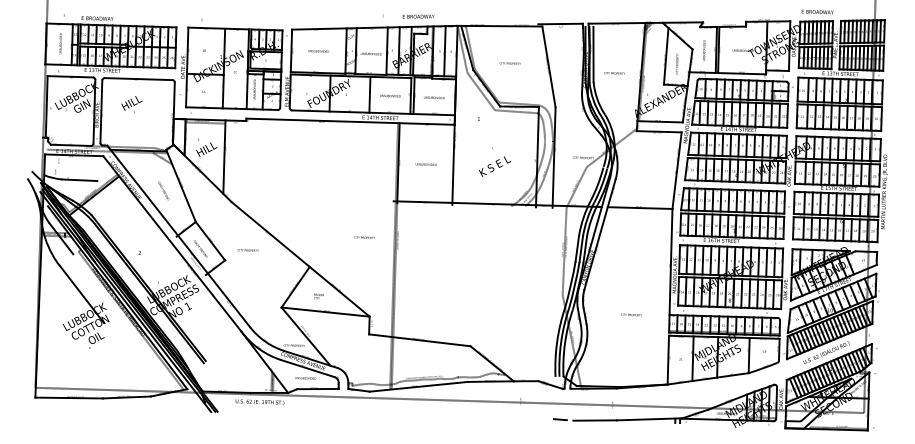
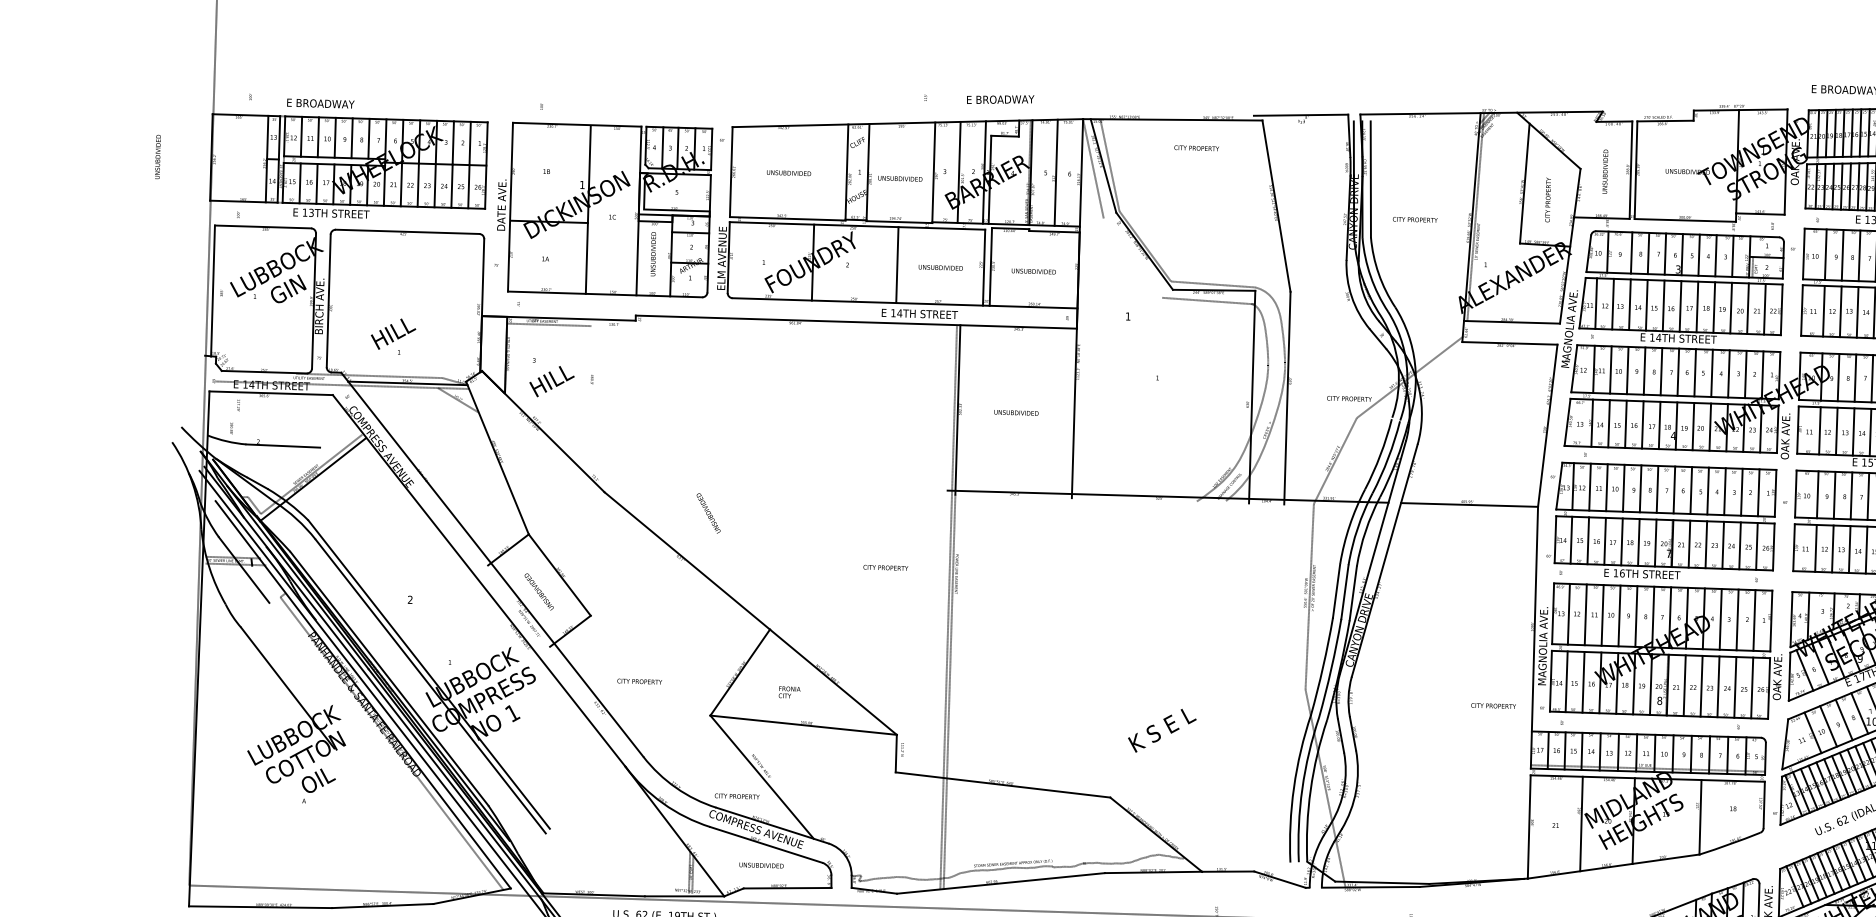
text: (60, 43) -> (157, 156), moved
text: (509, 63) -> (1195, 147), moved
line: (480, 91) -> (1131, 258), removed
text: (131, 104) -> (392, 336), moved
line: (224, 156) -> (589, 395), removed
text: (495, 166) -> (1163, 730), moved
text: (163, 190) -> (708, 512), moved
text: (247, 250) -> (638, 681), moved
text: (631, 314) -> (1493, 704), moved

